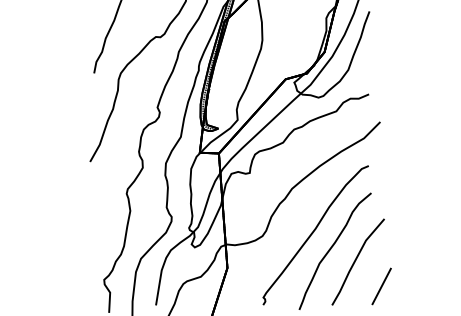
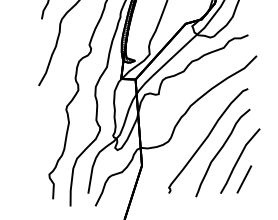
line: (381, 286) -> (244, 179), moved

